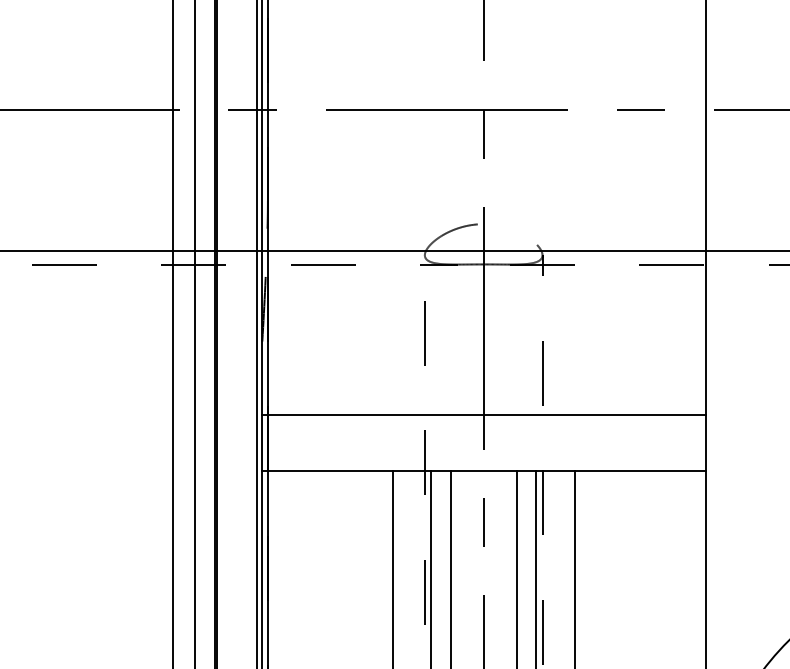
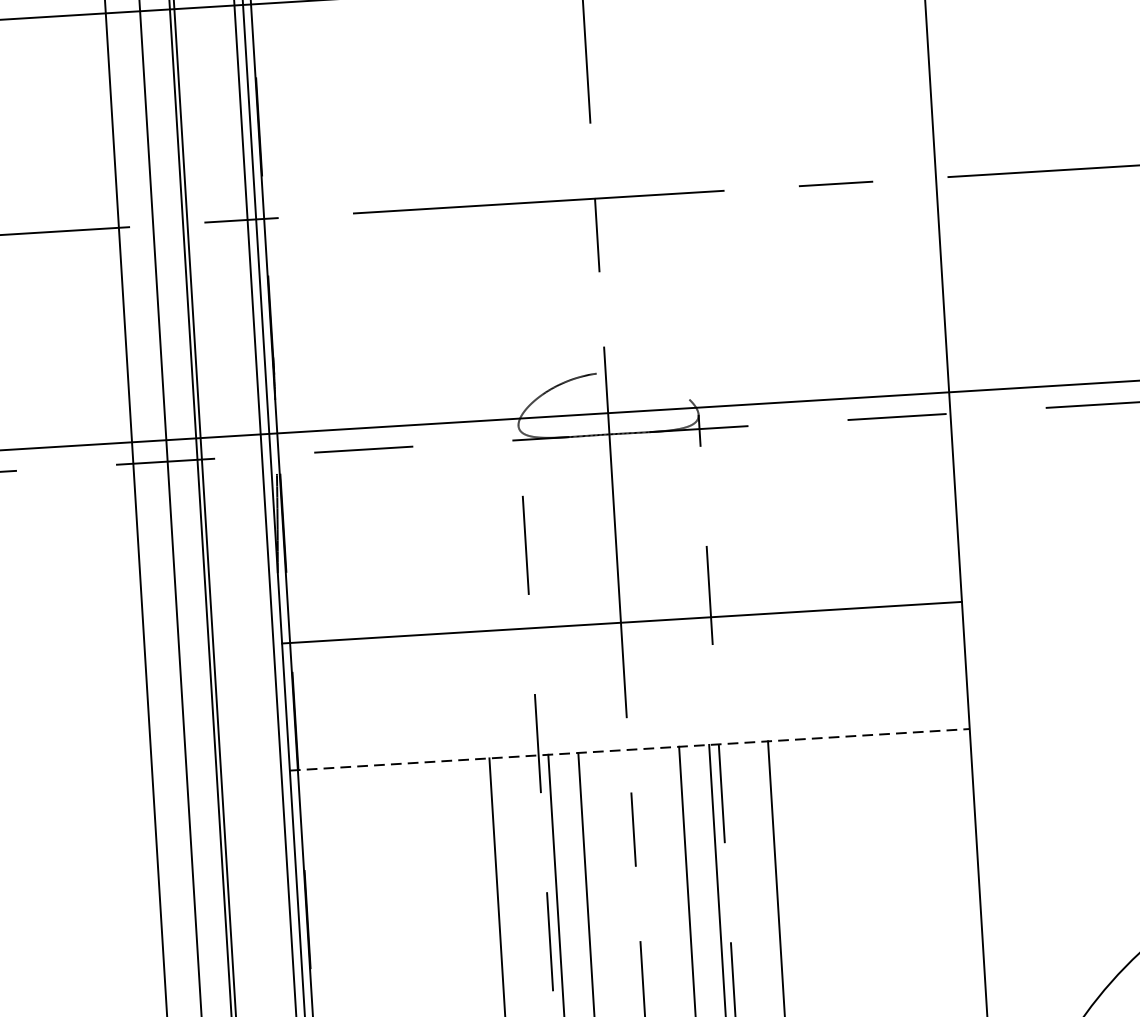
line: (484, 414) -> (622, 622), moved
line: (484, 470) -> (629, 749), solid -> dashed

